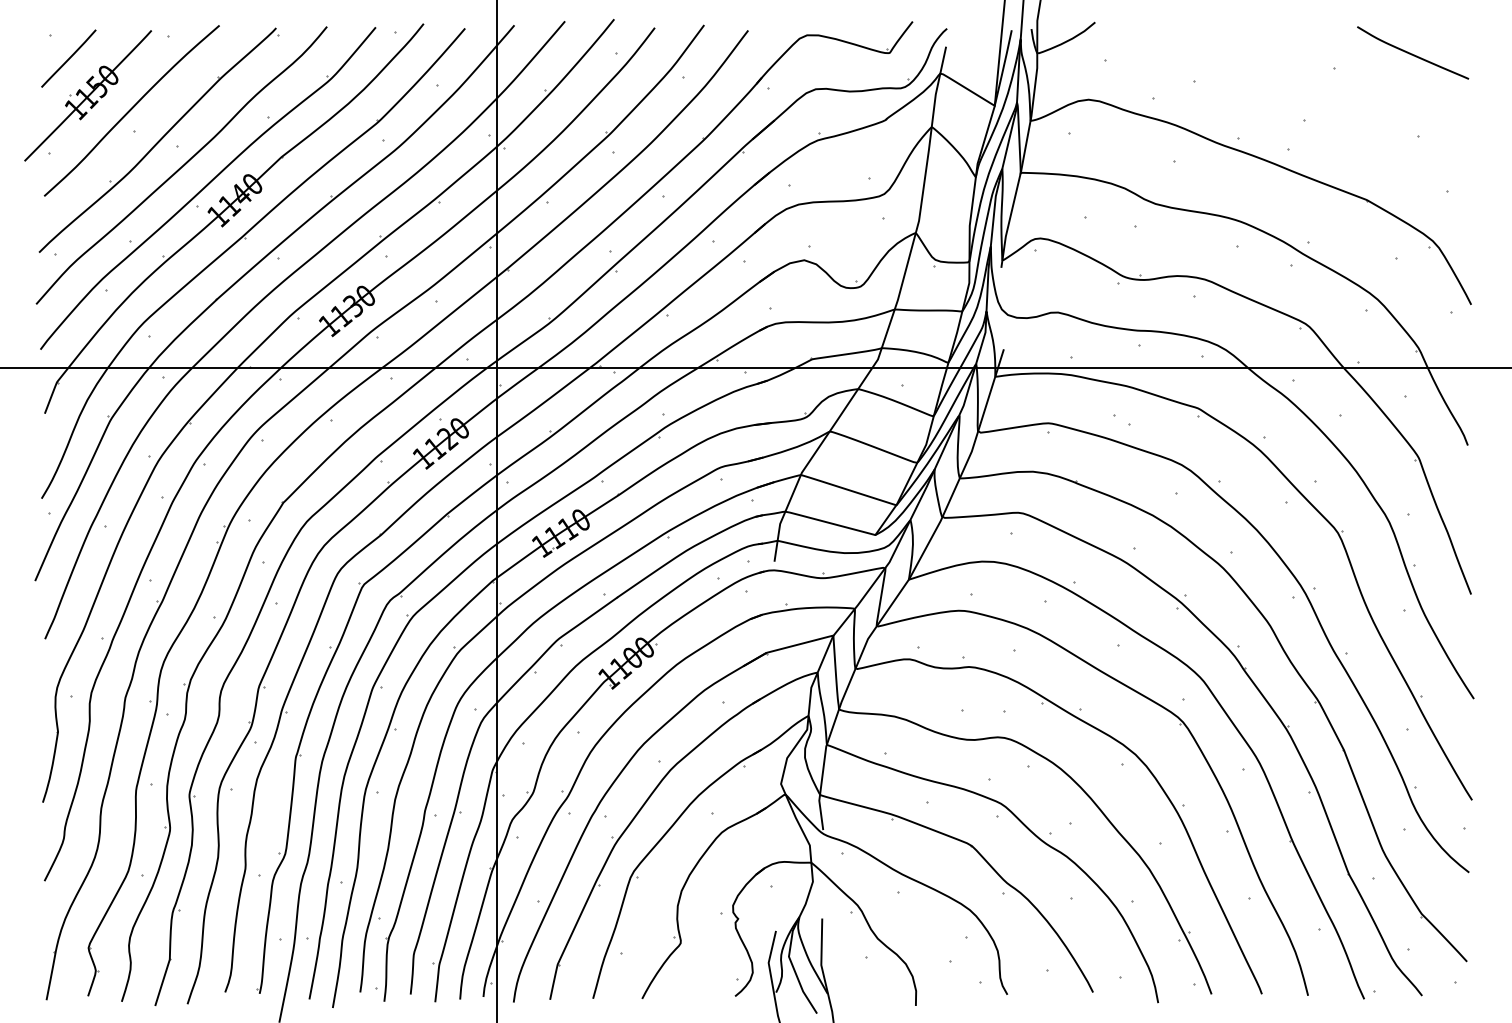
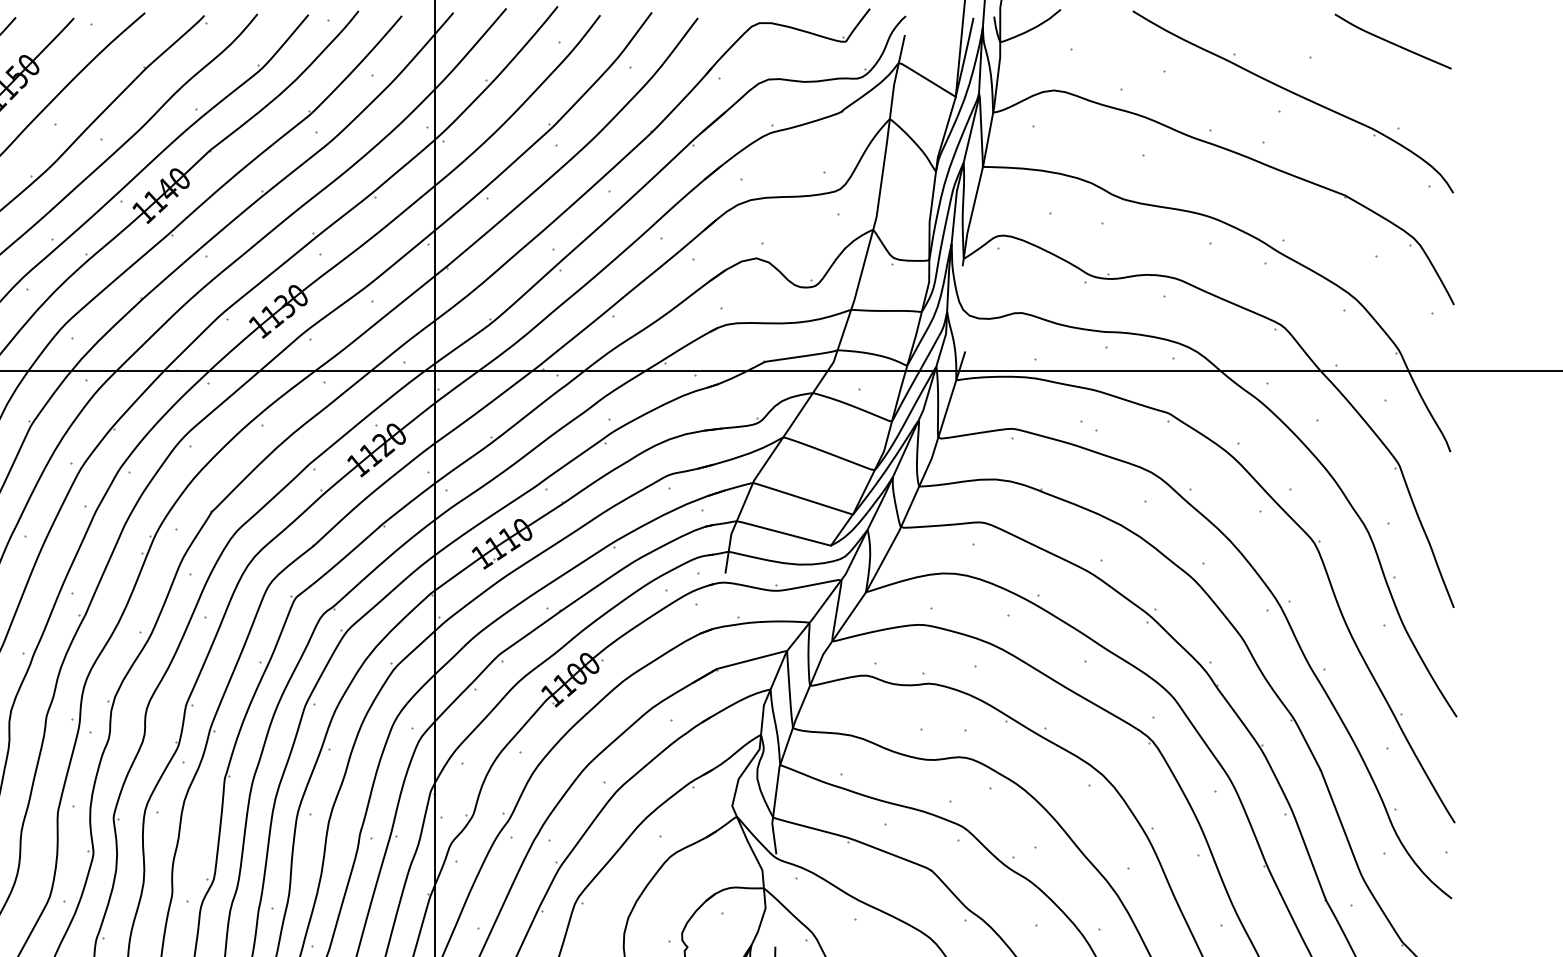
part: (1320, 104) -> (1296, 95), added

